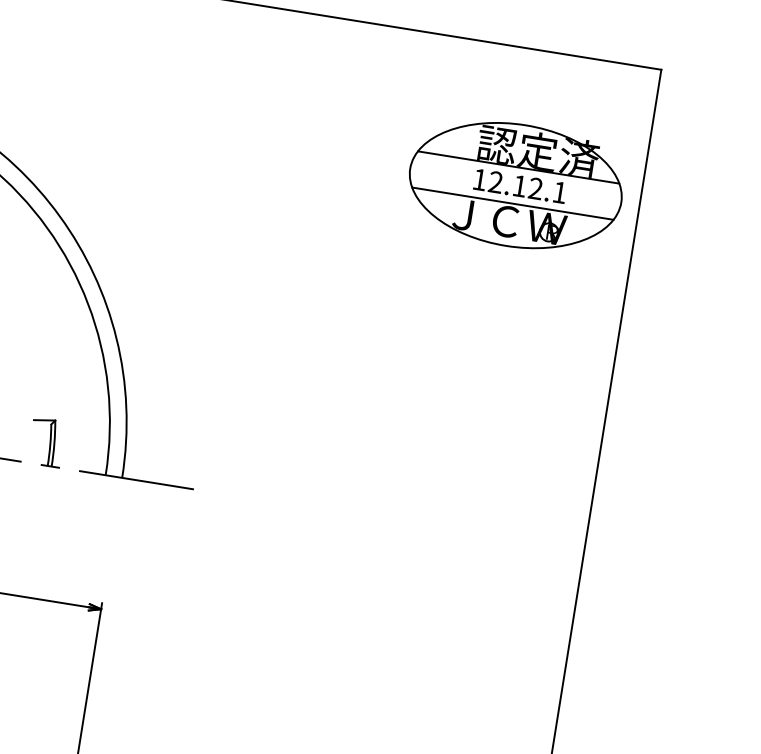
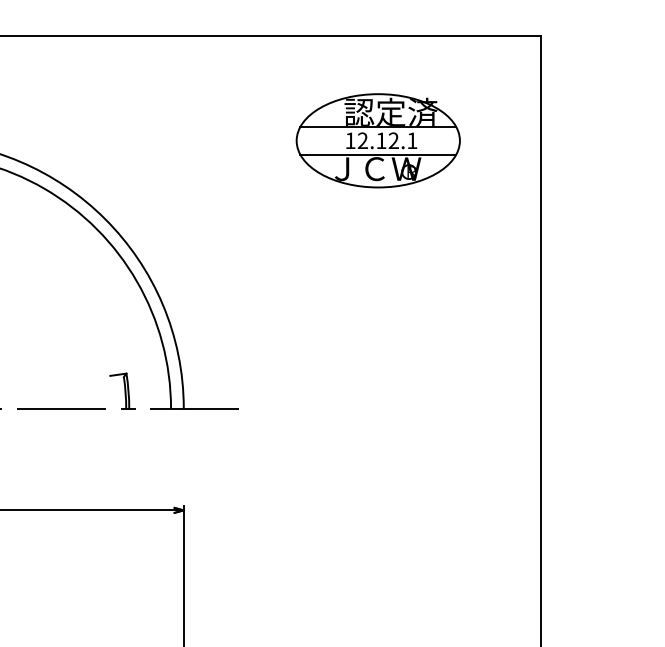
part: (514, 184) -> (377, 140), moved

